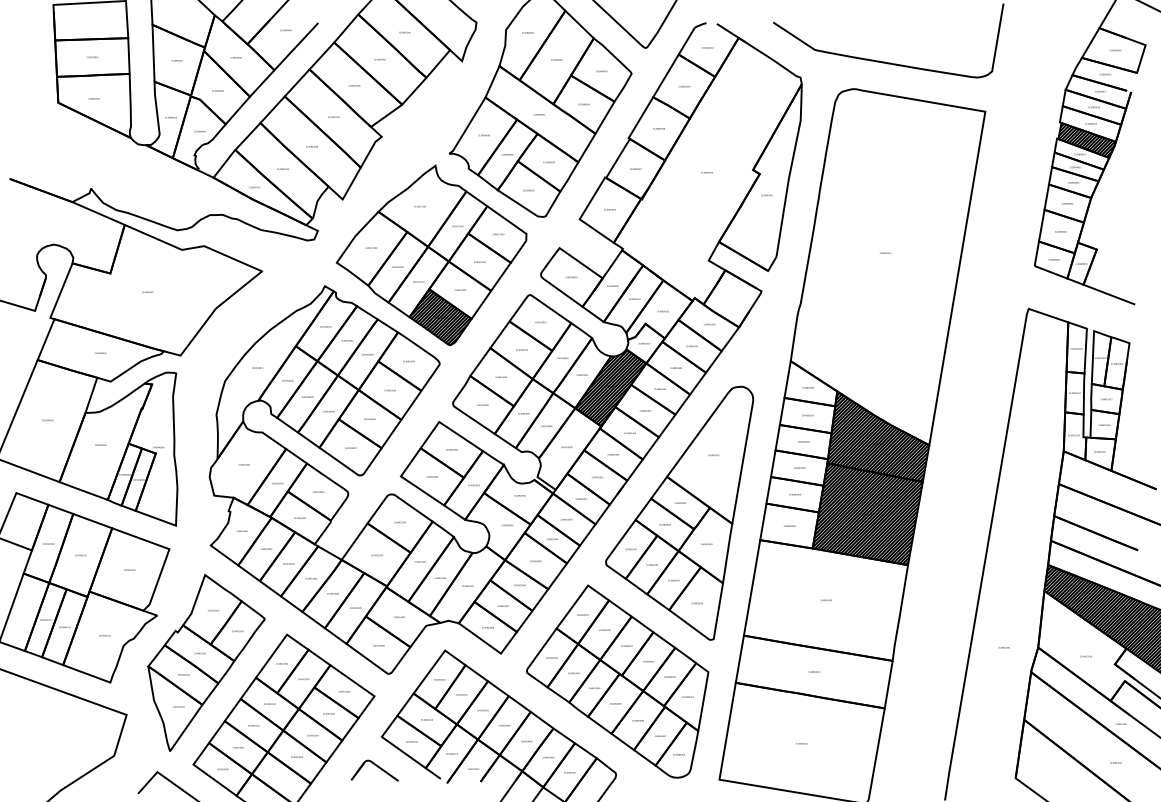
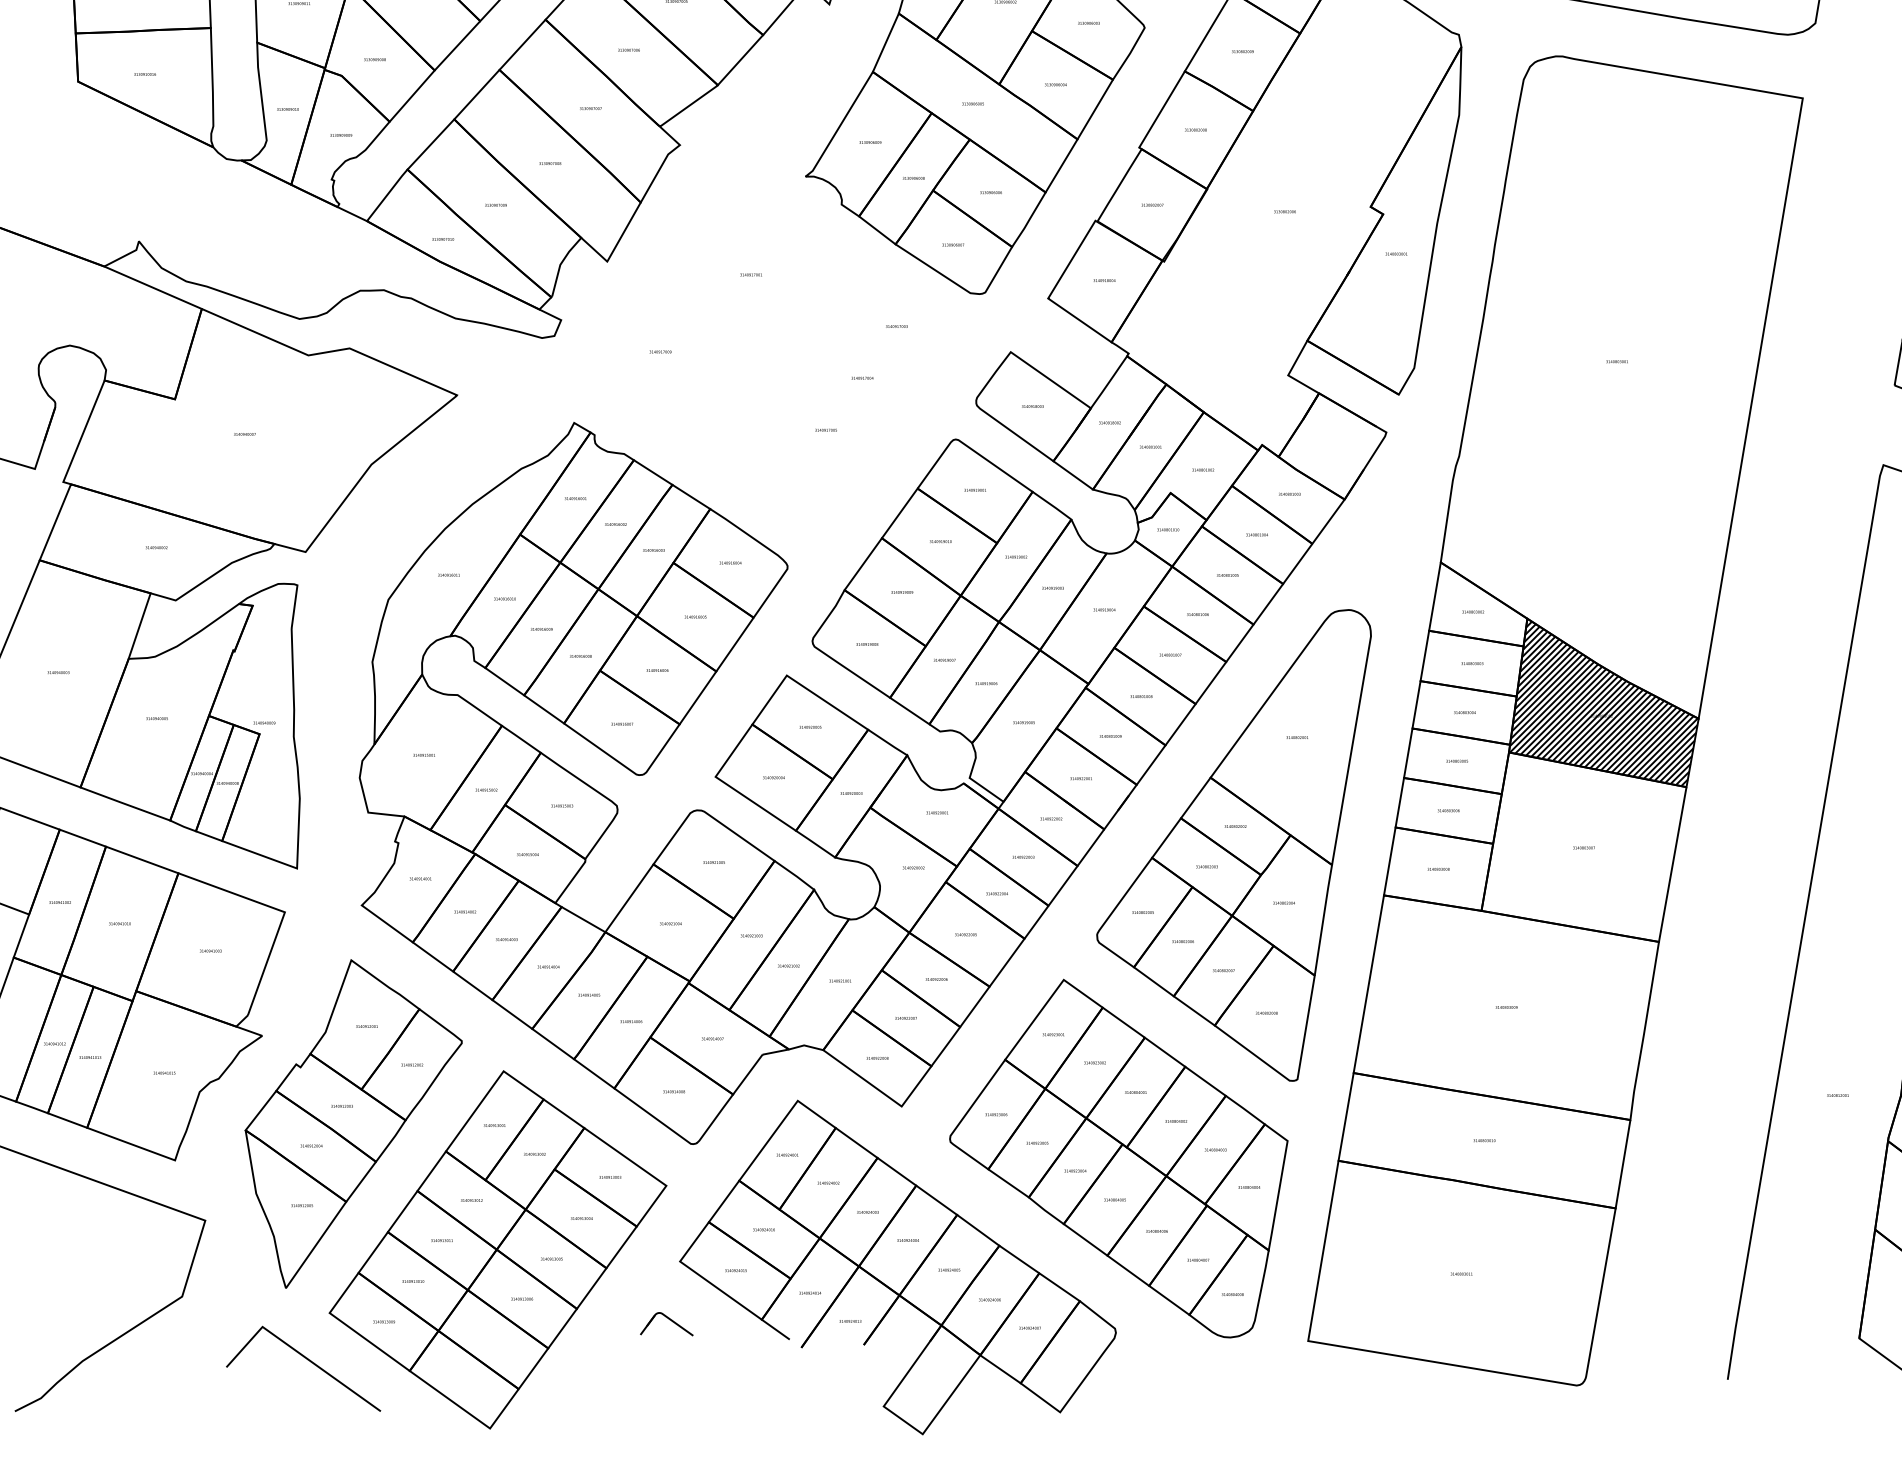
part: (431, 255) -> (772, 365), removed
hatch: (610, 387) -> (1105, 611), removed
hatch: (867, 513) -> (1583, 845), removed
part: (374, 770) -> (666, 1323), size x0.6

